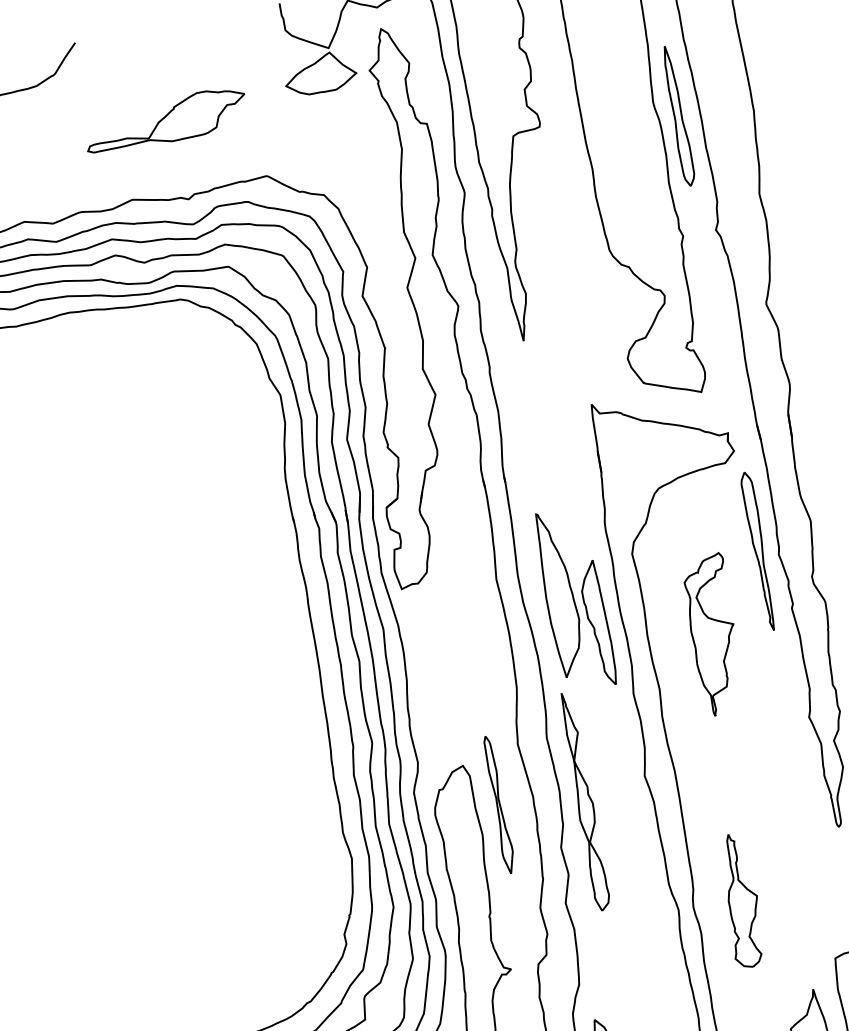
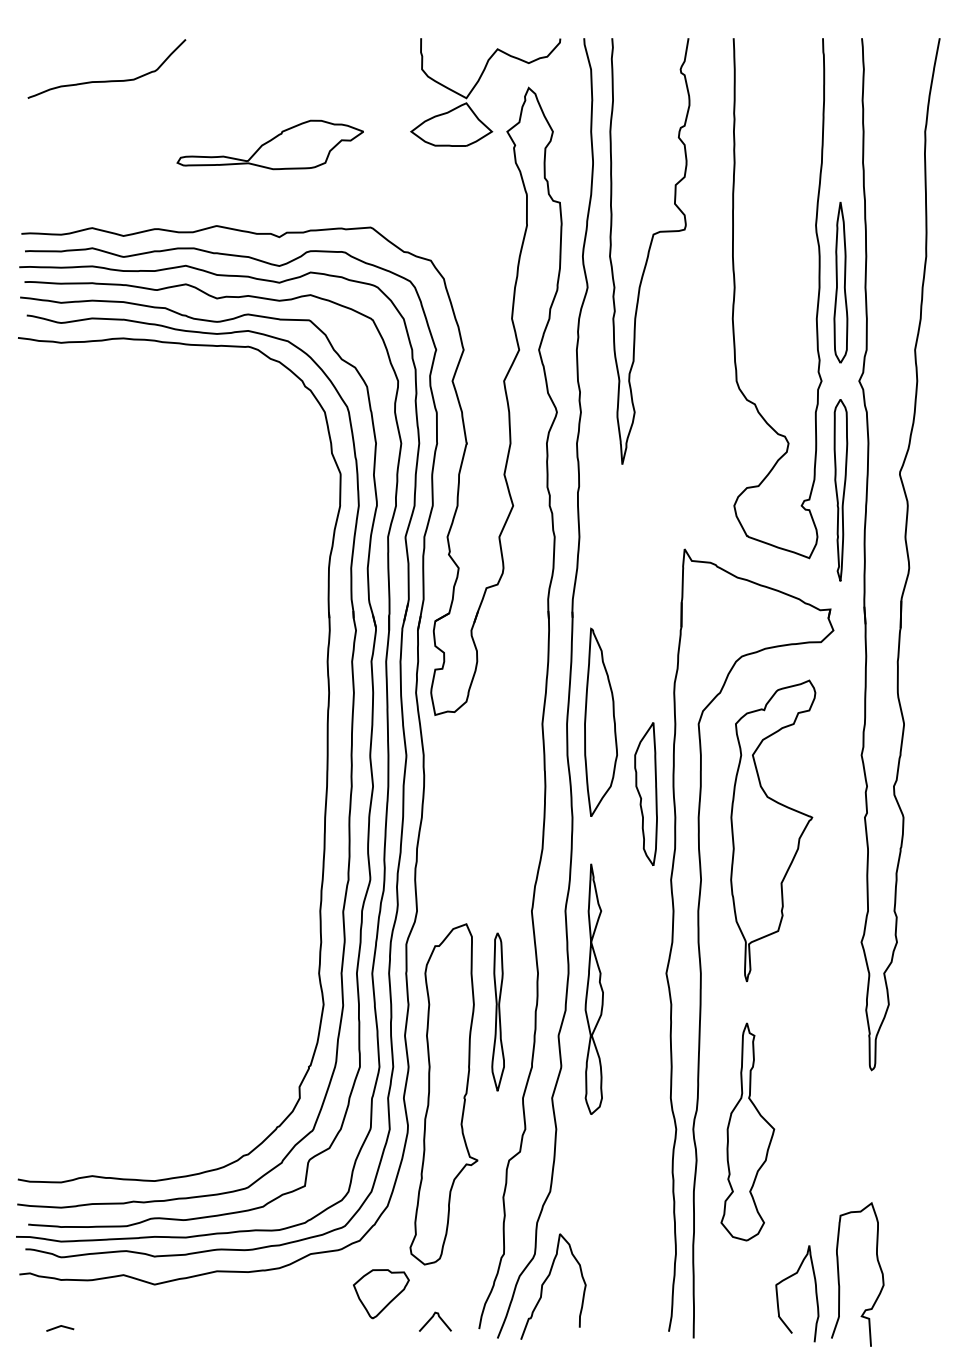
part: (677, 116) -> (840, 282), moved
part: (759, 551) -> (840, 490), moved
part: (559, 593) -> (600, 721), moved
part: (714, 634) -> (773, 830), size x1.67
part: (498, 804) -> (497, 1011), moved
part: (740, 900) -> (747, 1131), size x1.43

